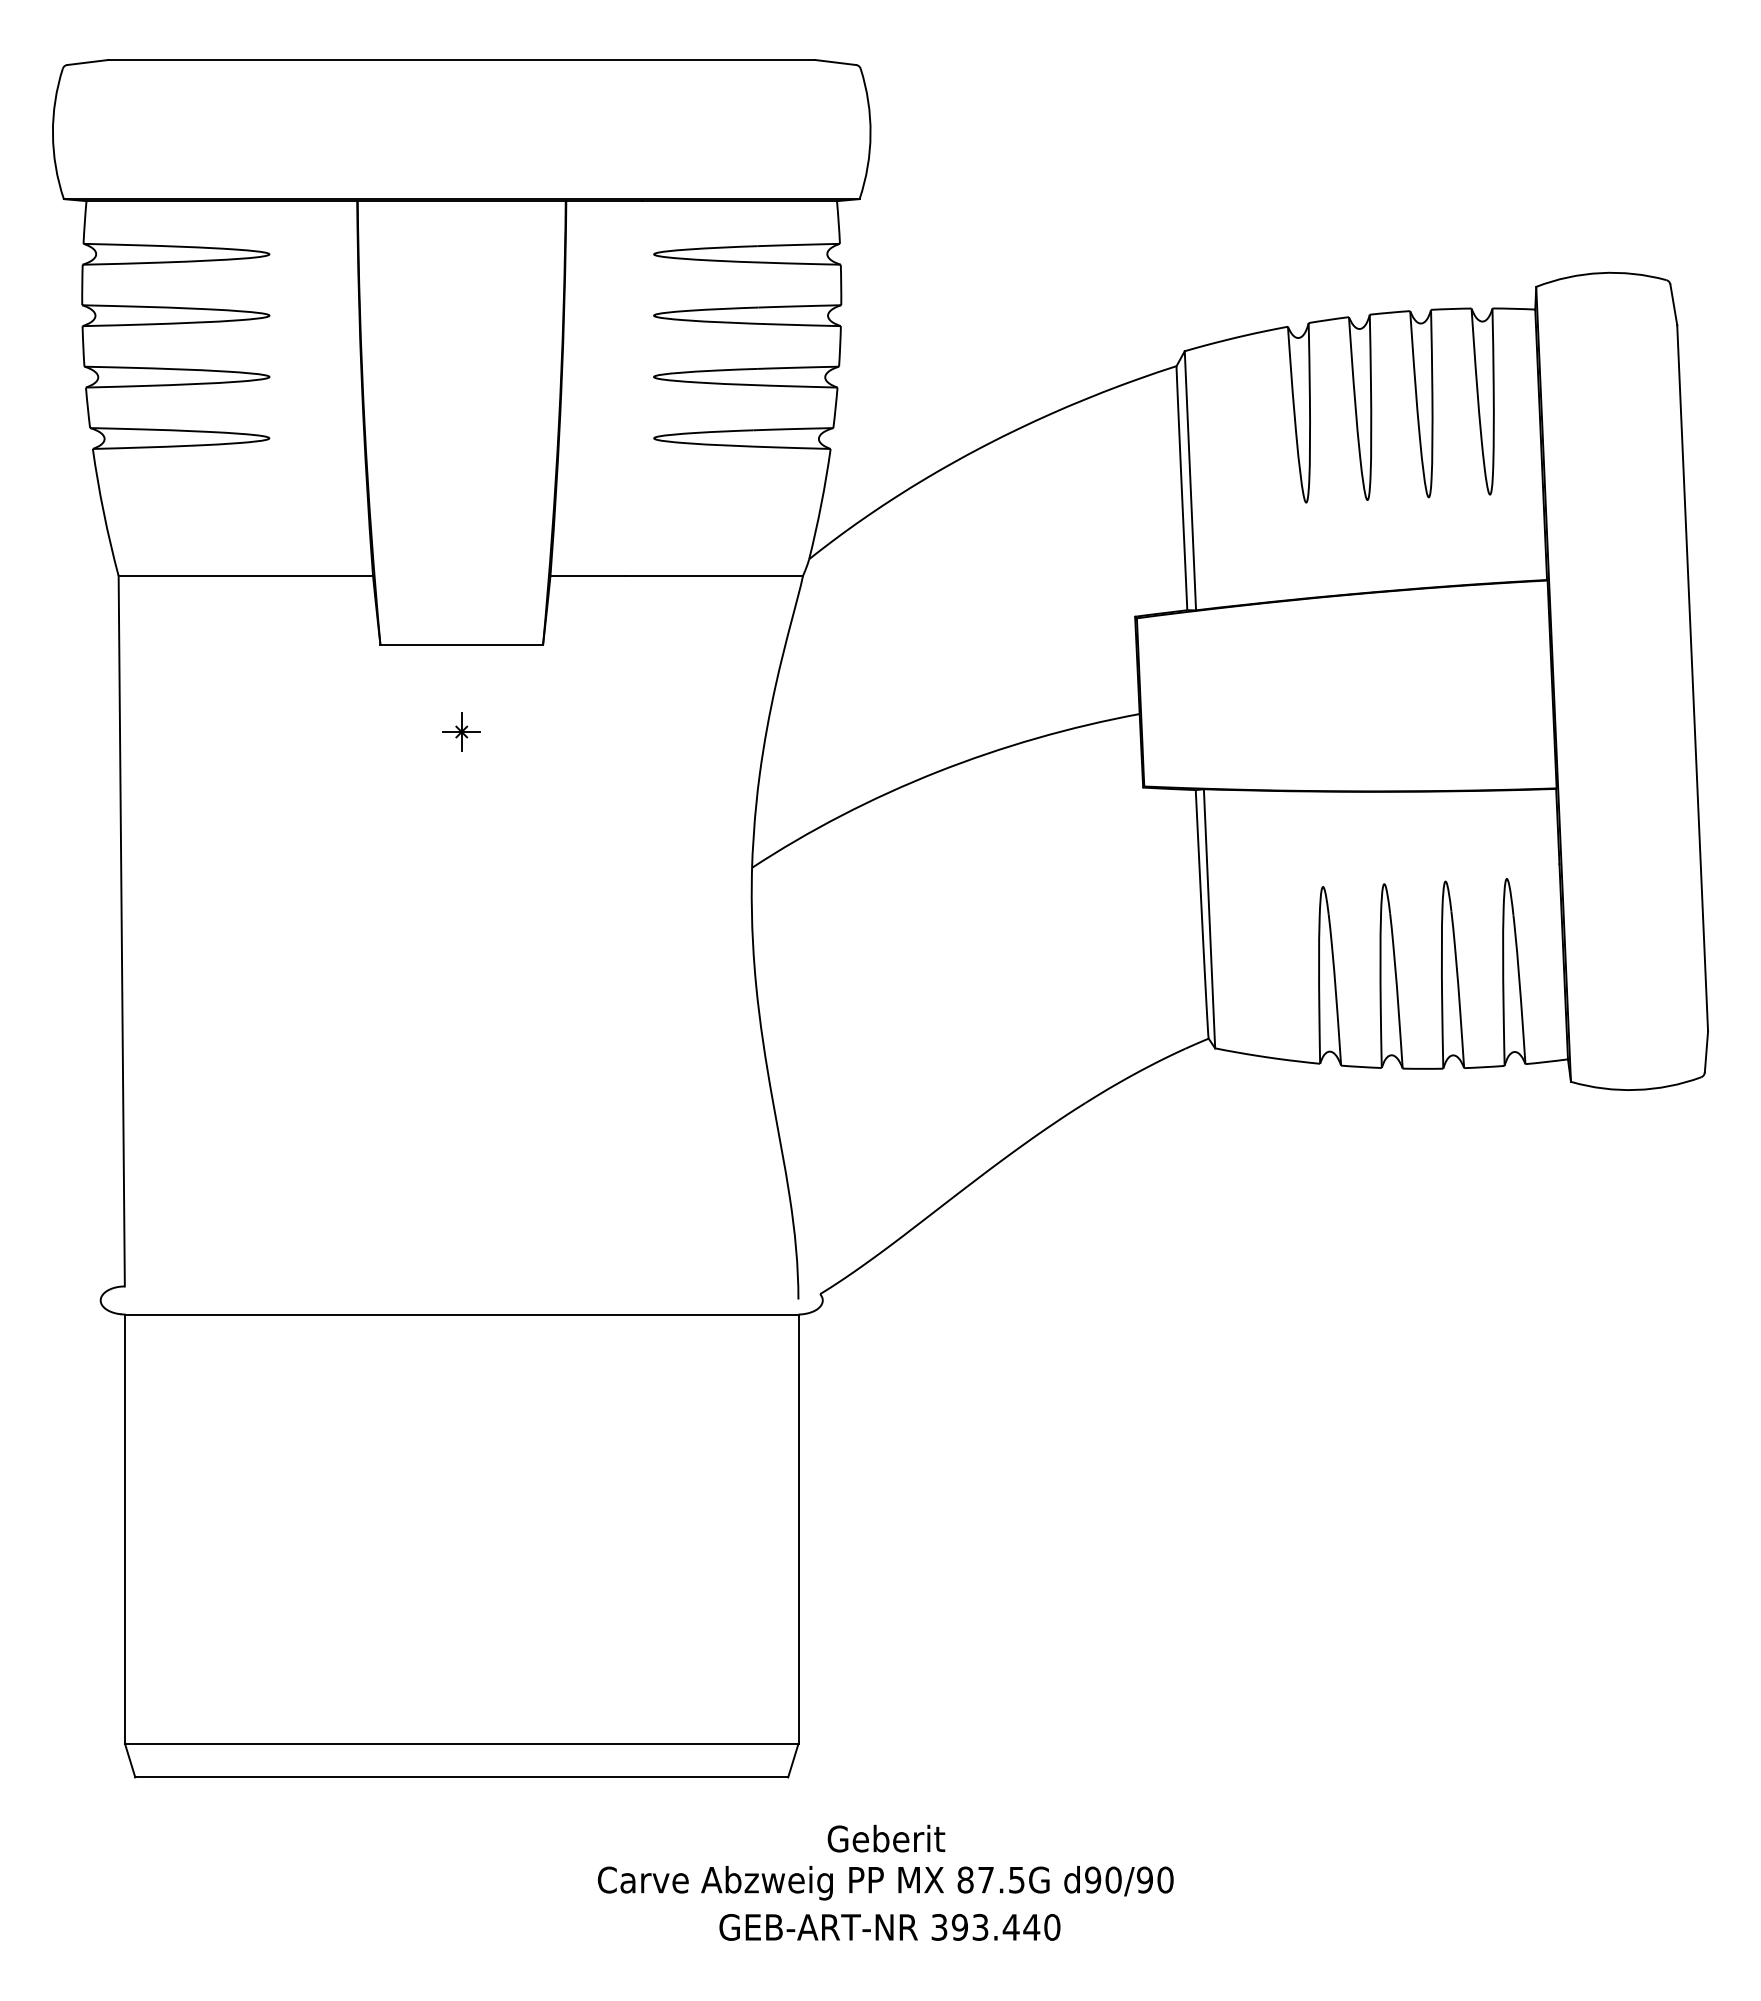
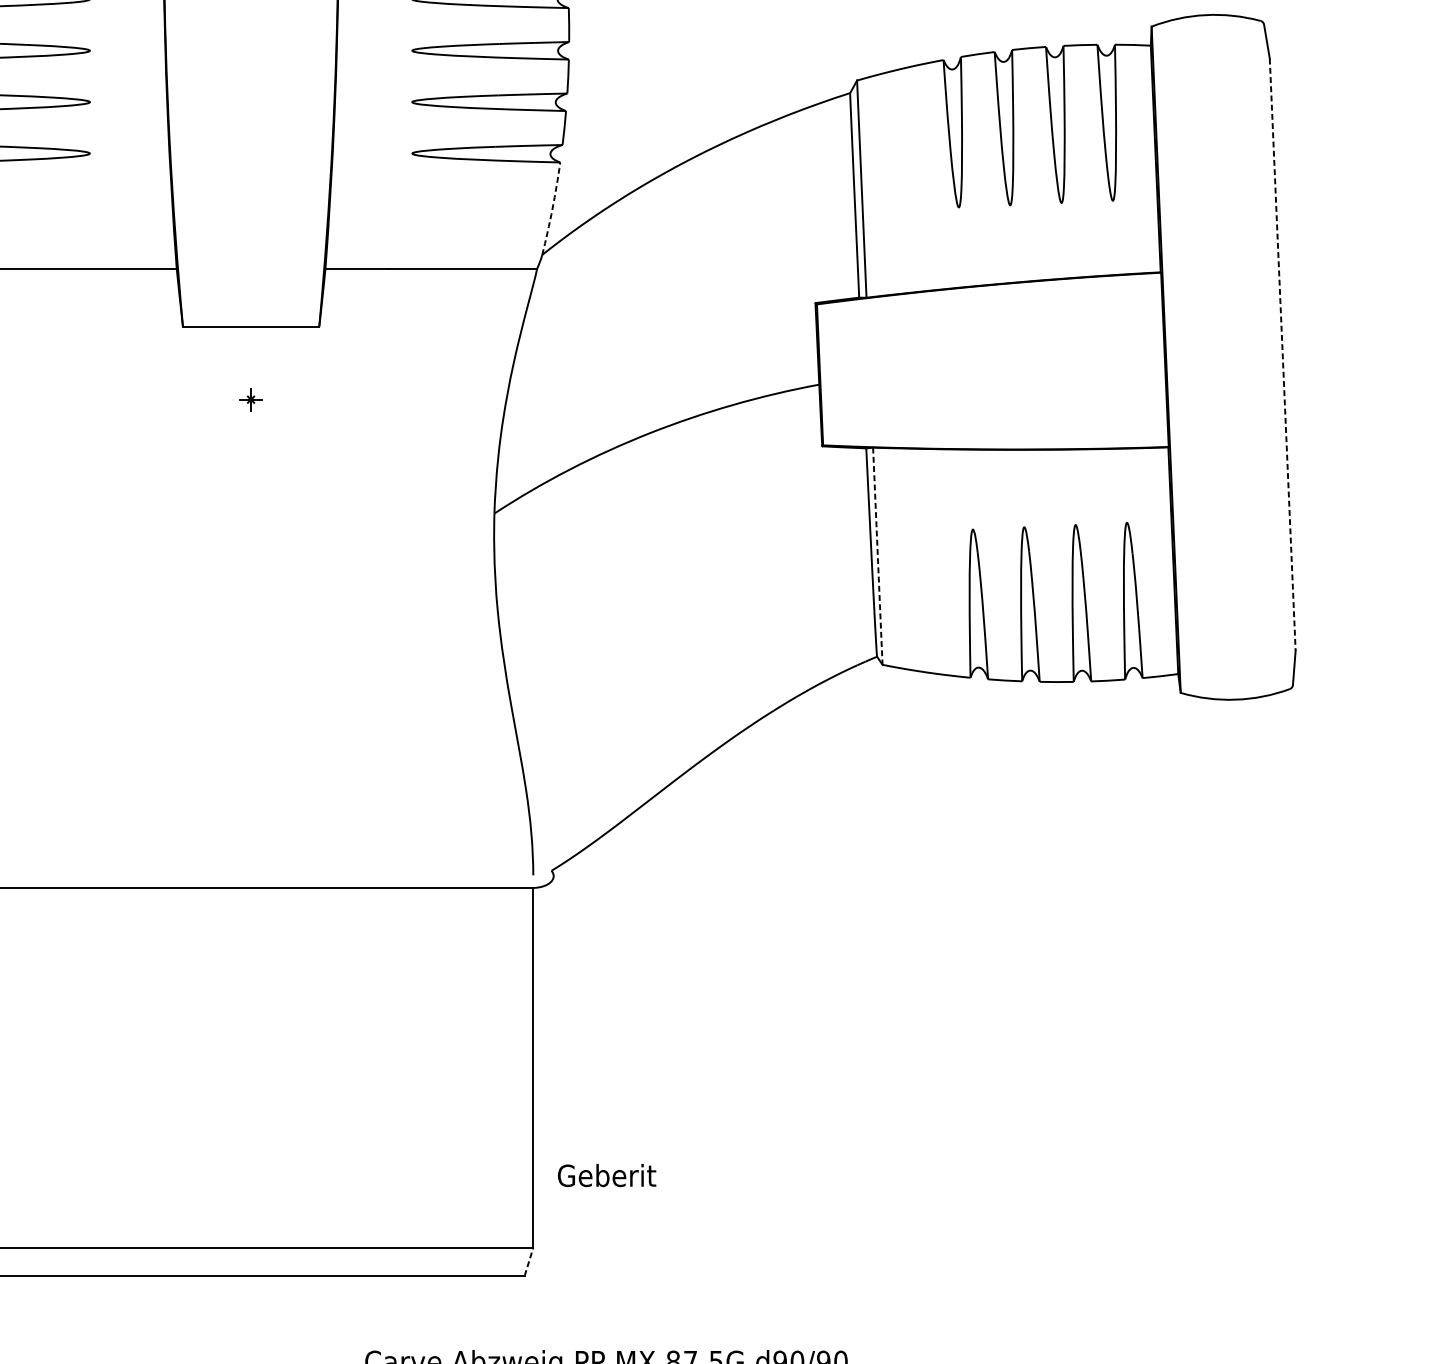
arc: (821, 504) -> (552, 209), solid -> dashed
line: (1692, 678) -> (1282, 354), solid -> dashed
part: (461, 731) -> (250, 399), size x0.7
line: (1209, 918) -> (877, 556), solid -> dashed
line: (793, 1760) -> (529, 1261), solid -> dashed
text: (886, 1838) -> (607, 1175), moved

